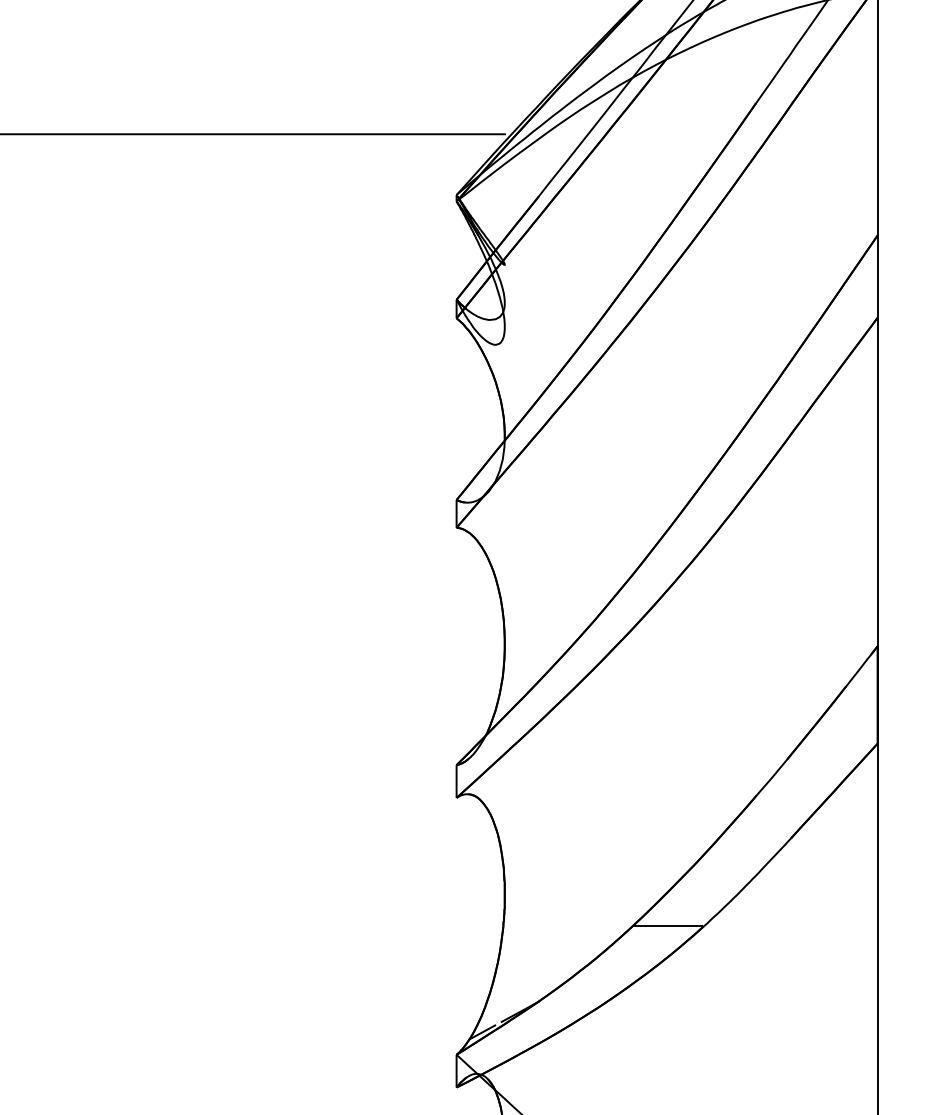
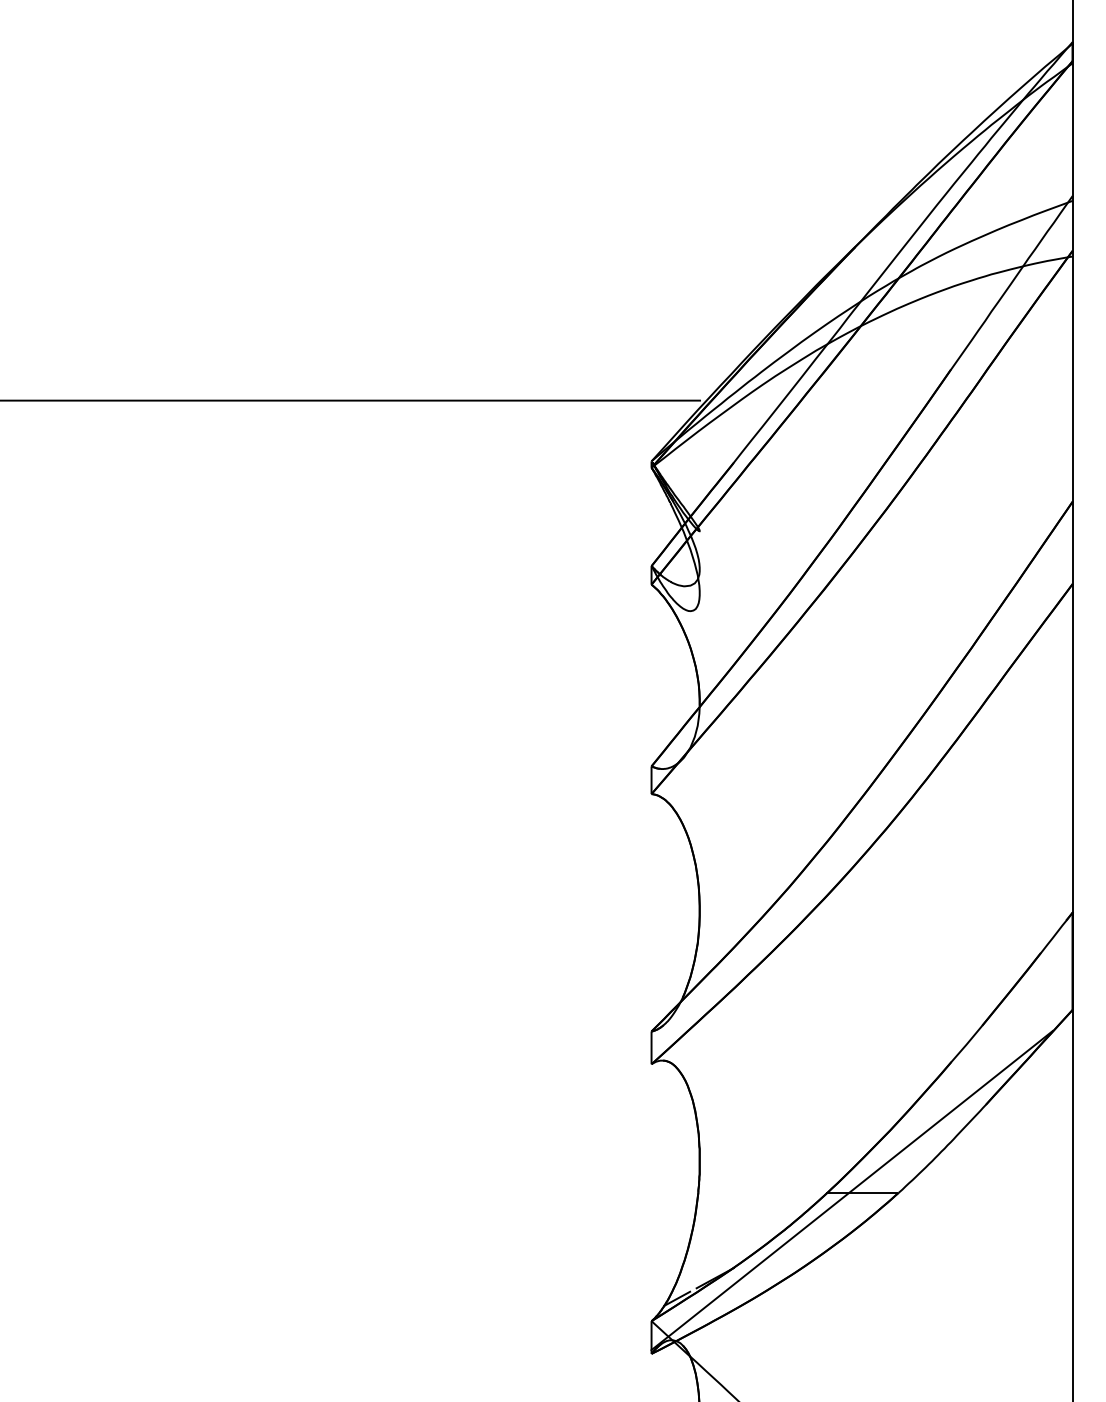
line: (656, 924) -> (851, 1190), added

